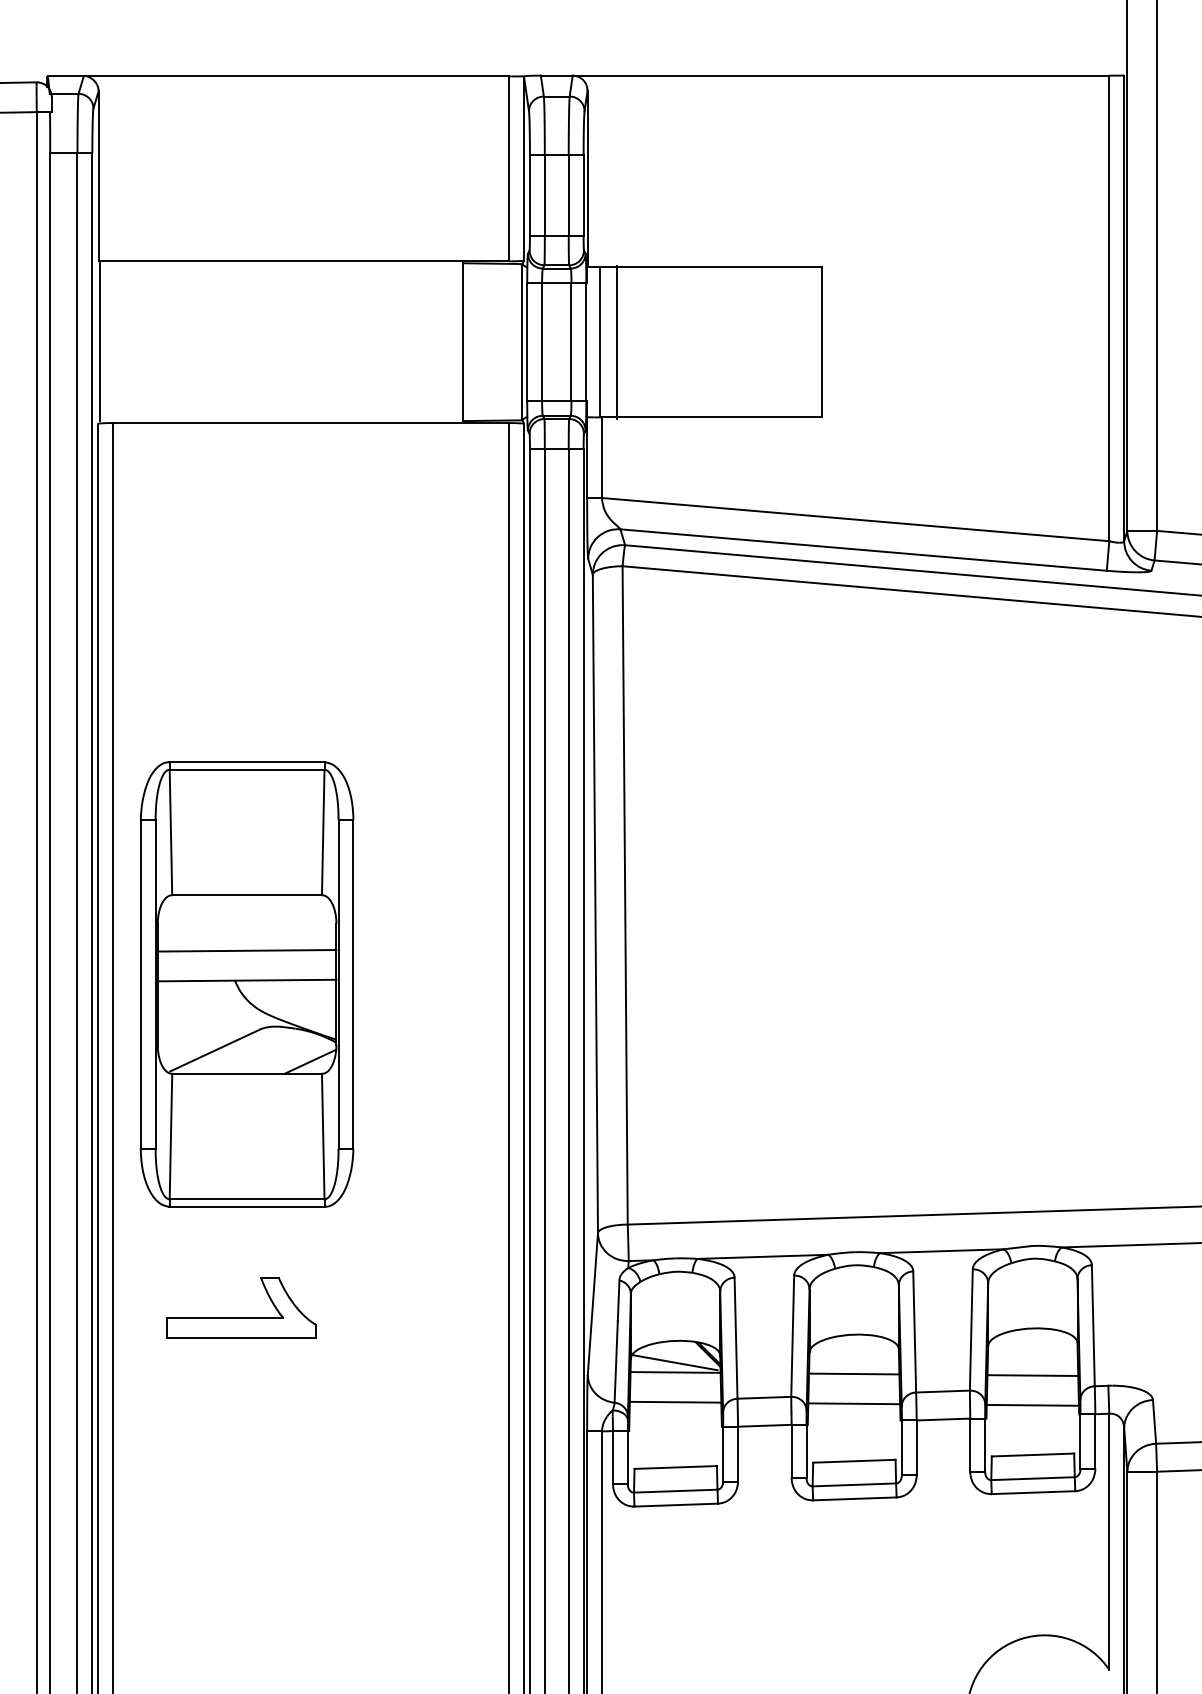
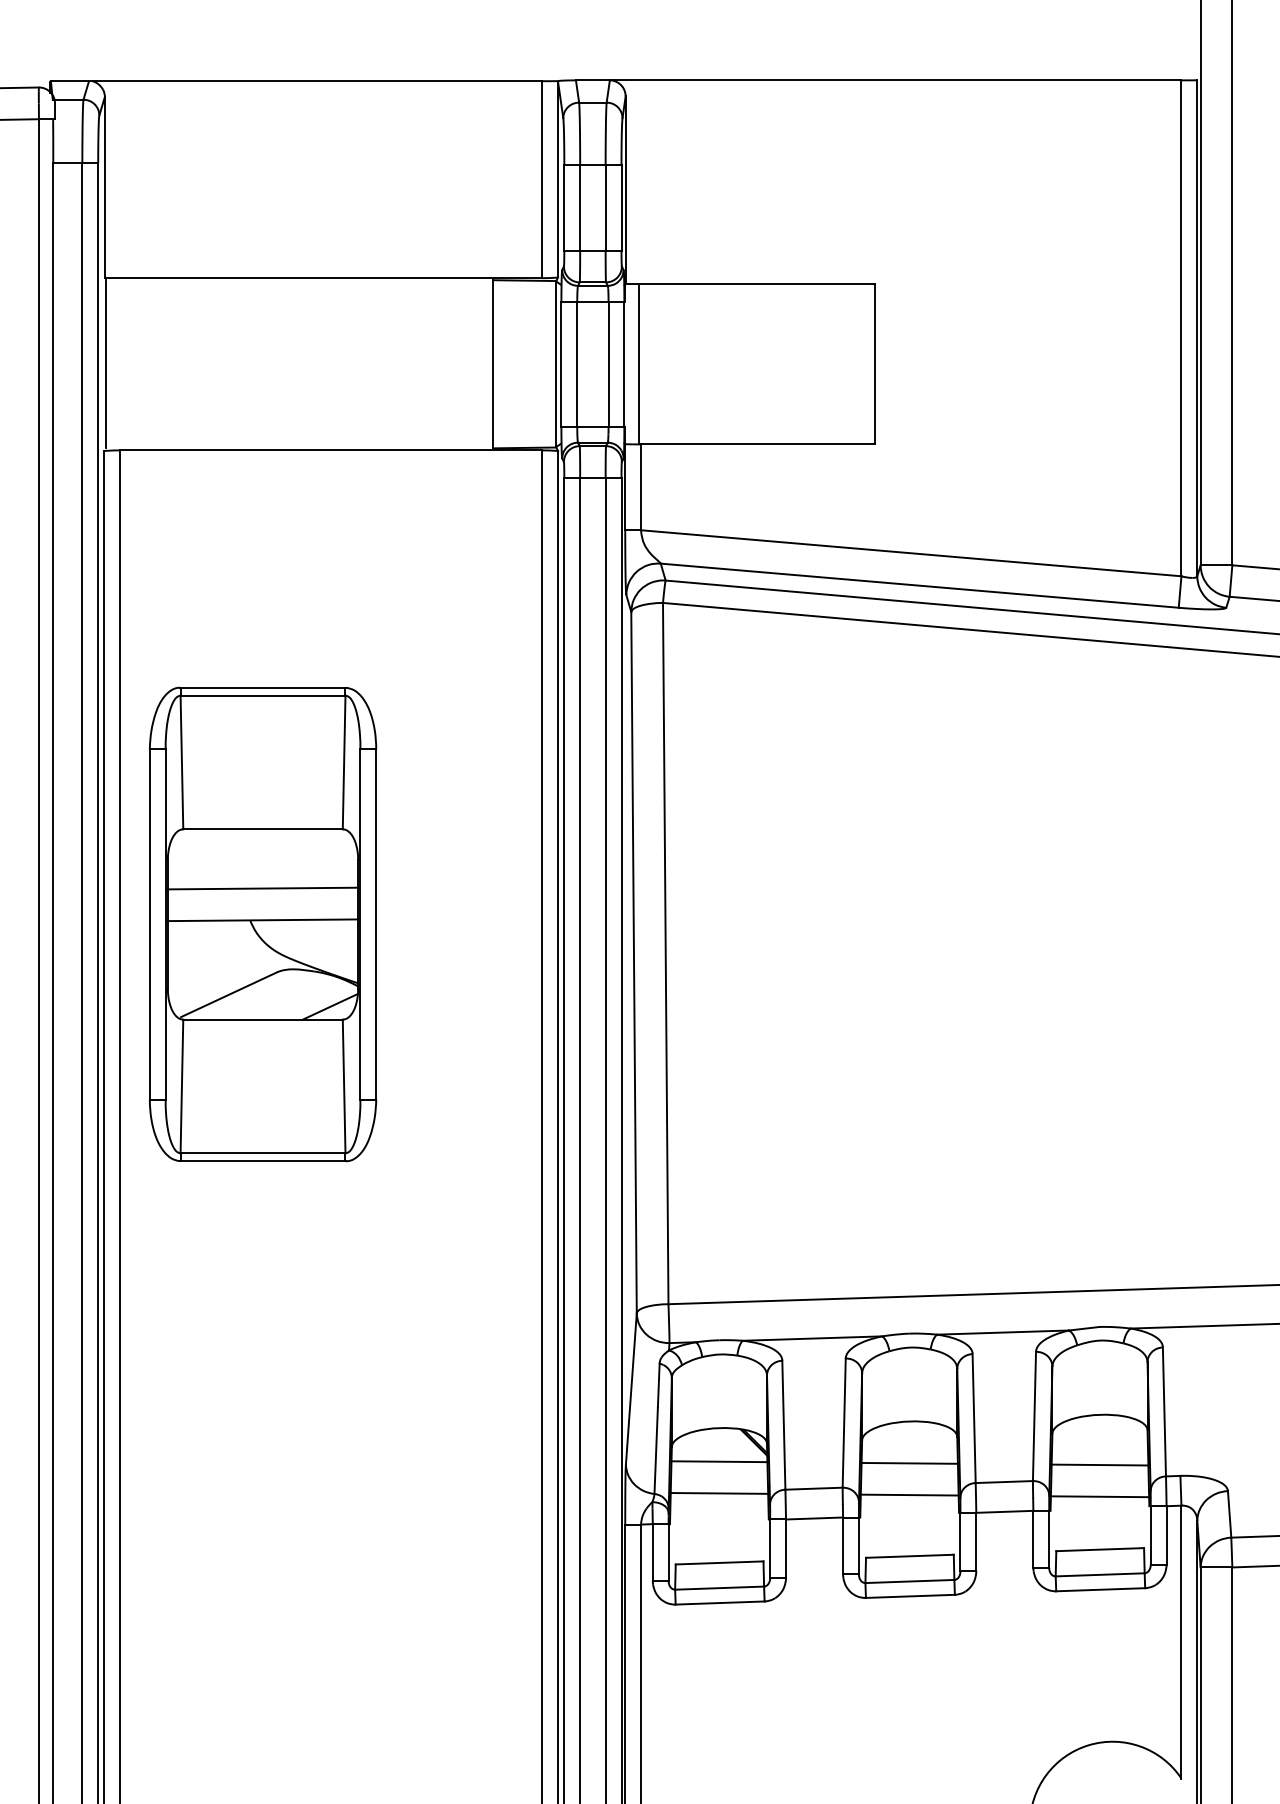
line: (617, 341) -> (657, 363), removed
part: (246, 984) -> (262, 924), moved
part: (241, 1317) -> (257, 1403), removed
line: (675, 1362) -> (719, 1451), removed

